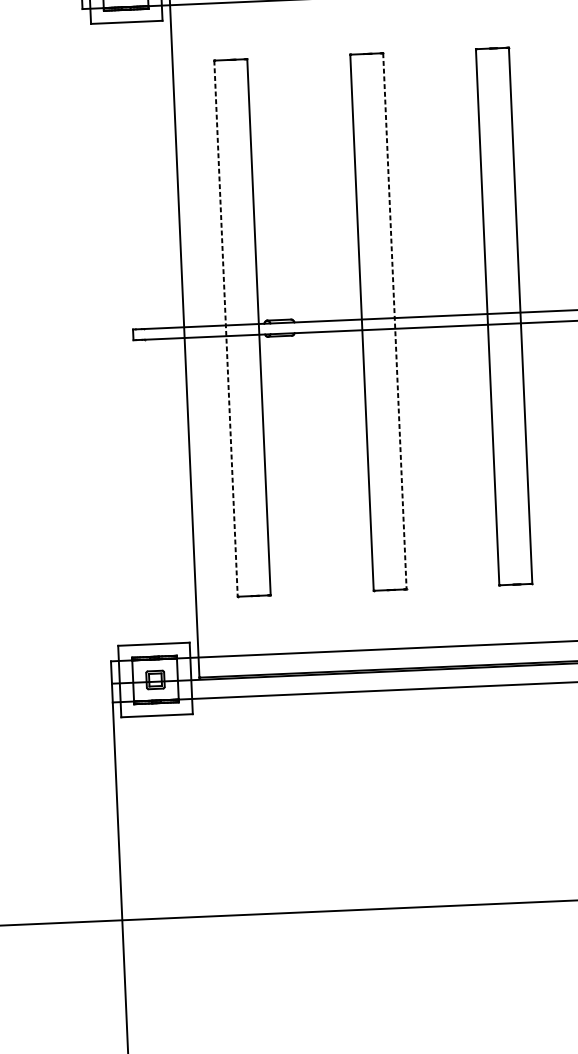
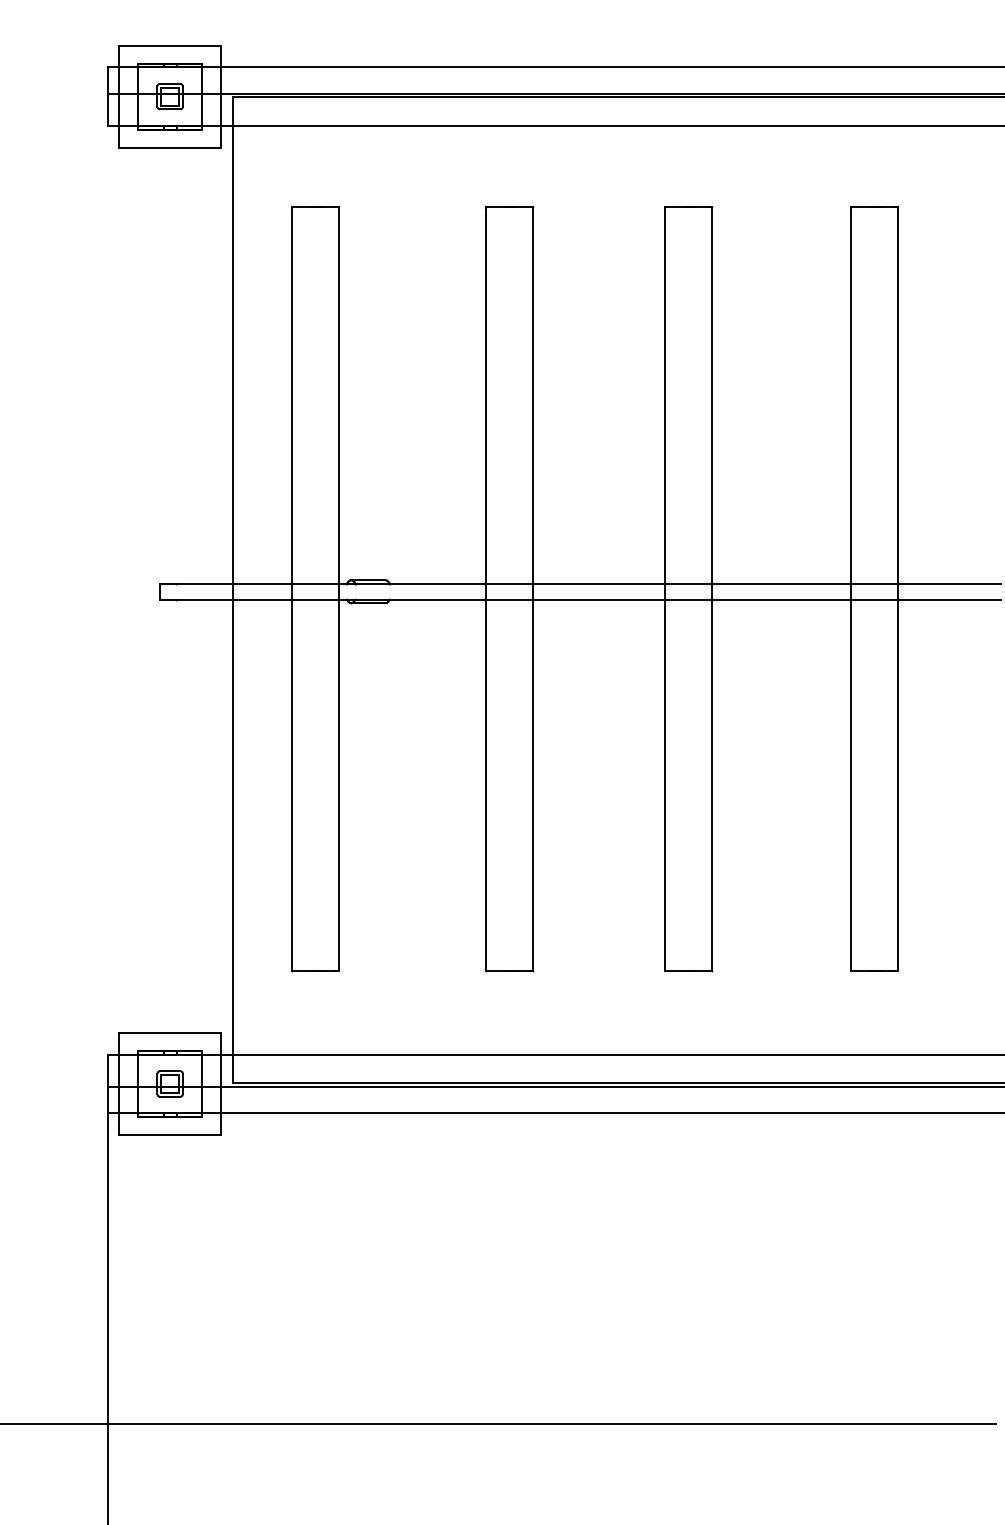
line: (394, 321) -> (532, 589), dashed -> solid
line: (226, 328) -> (292, 589), dashed -> solid

